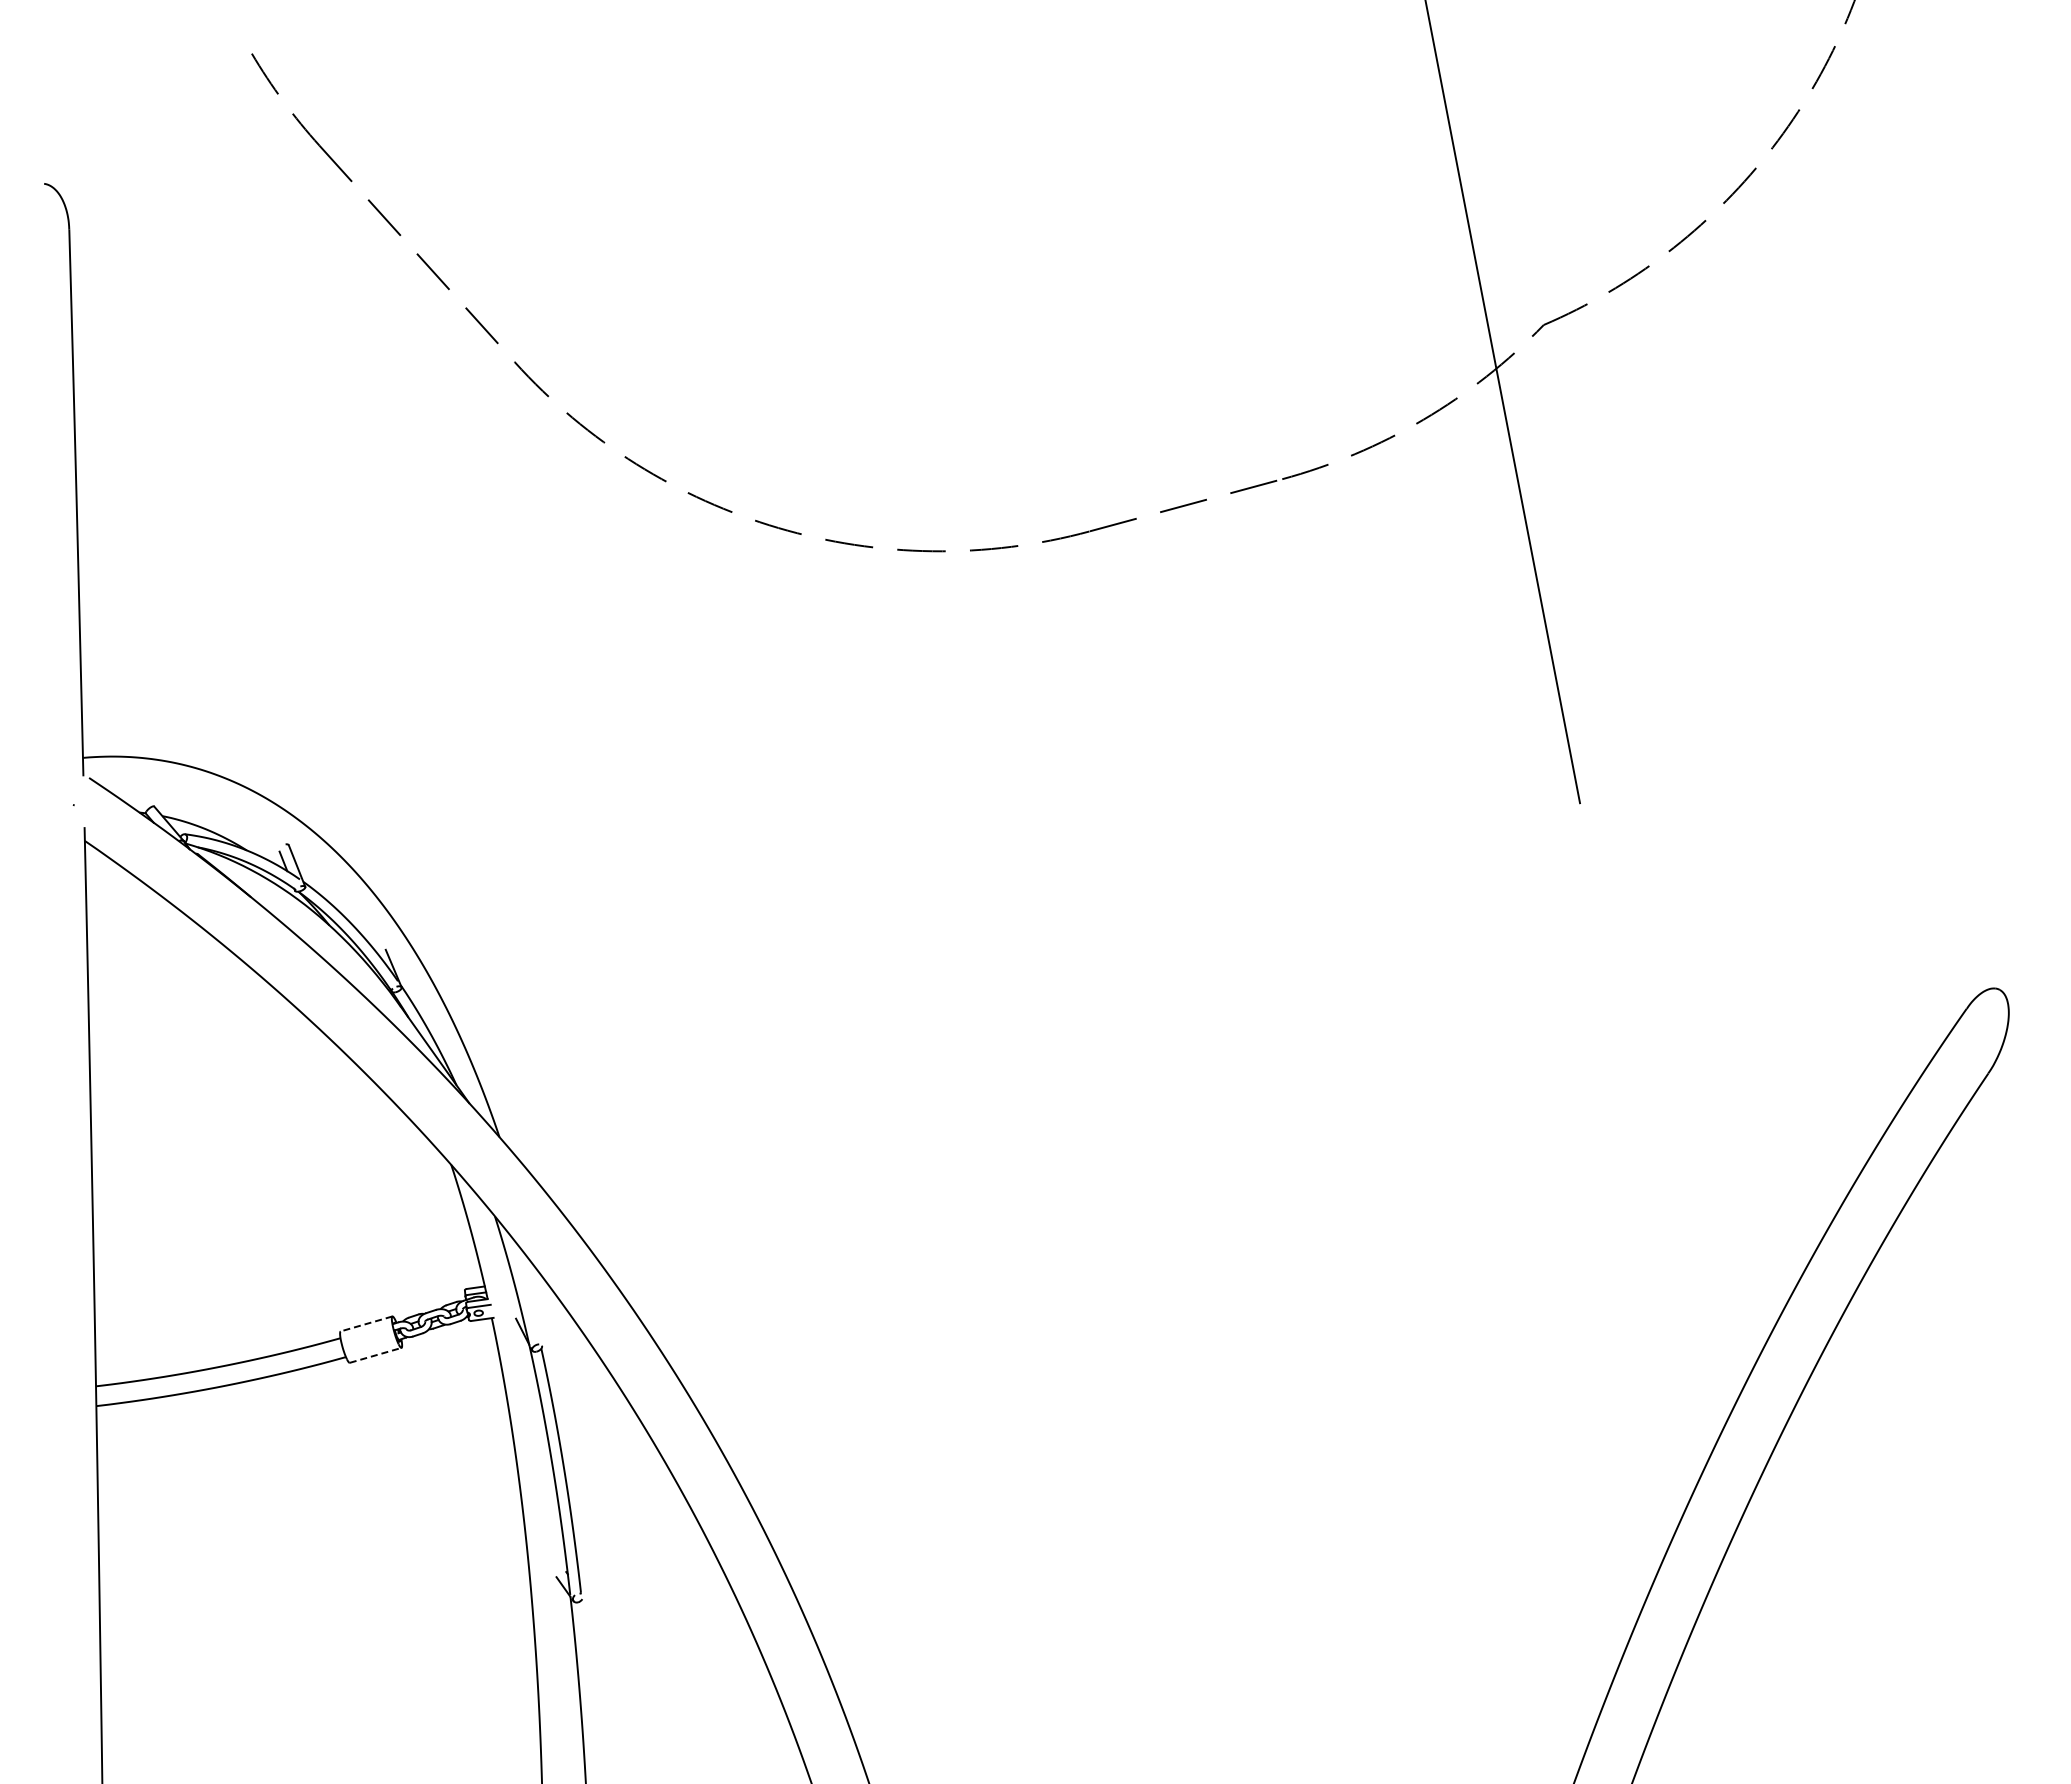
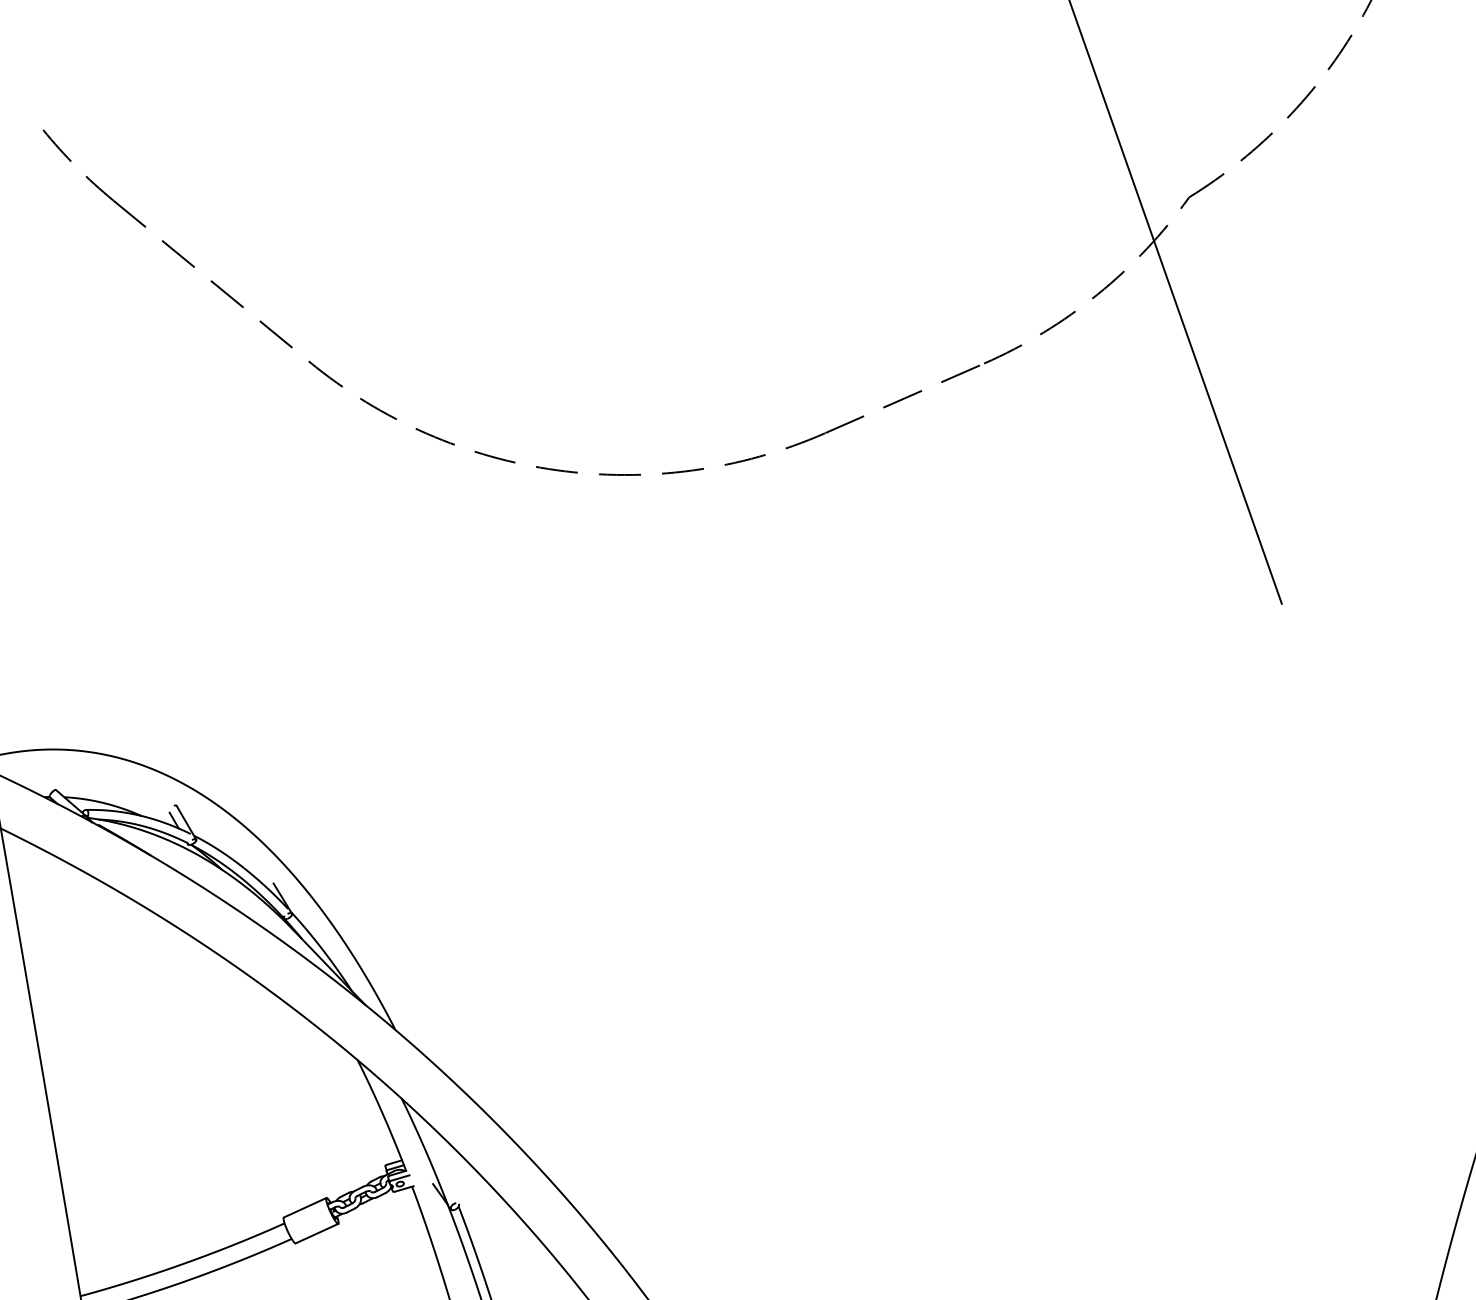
line: (366, 1323) -> (305, 1207), dashed -> solid
line: (375, 1355) -> (316, 1233), dashed -> solid

